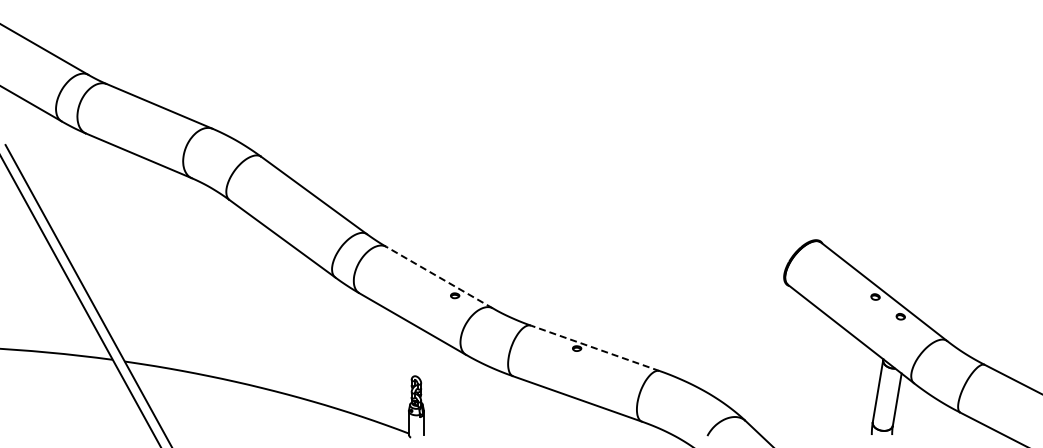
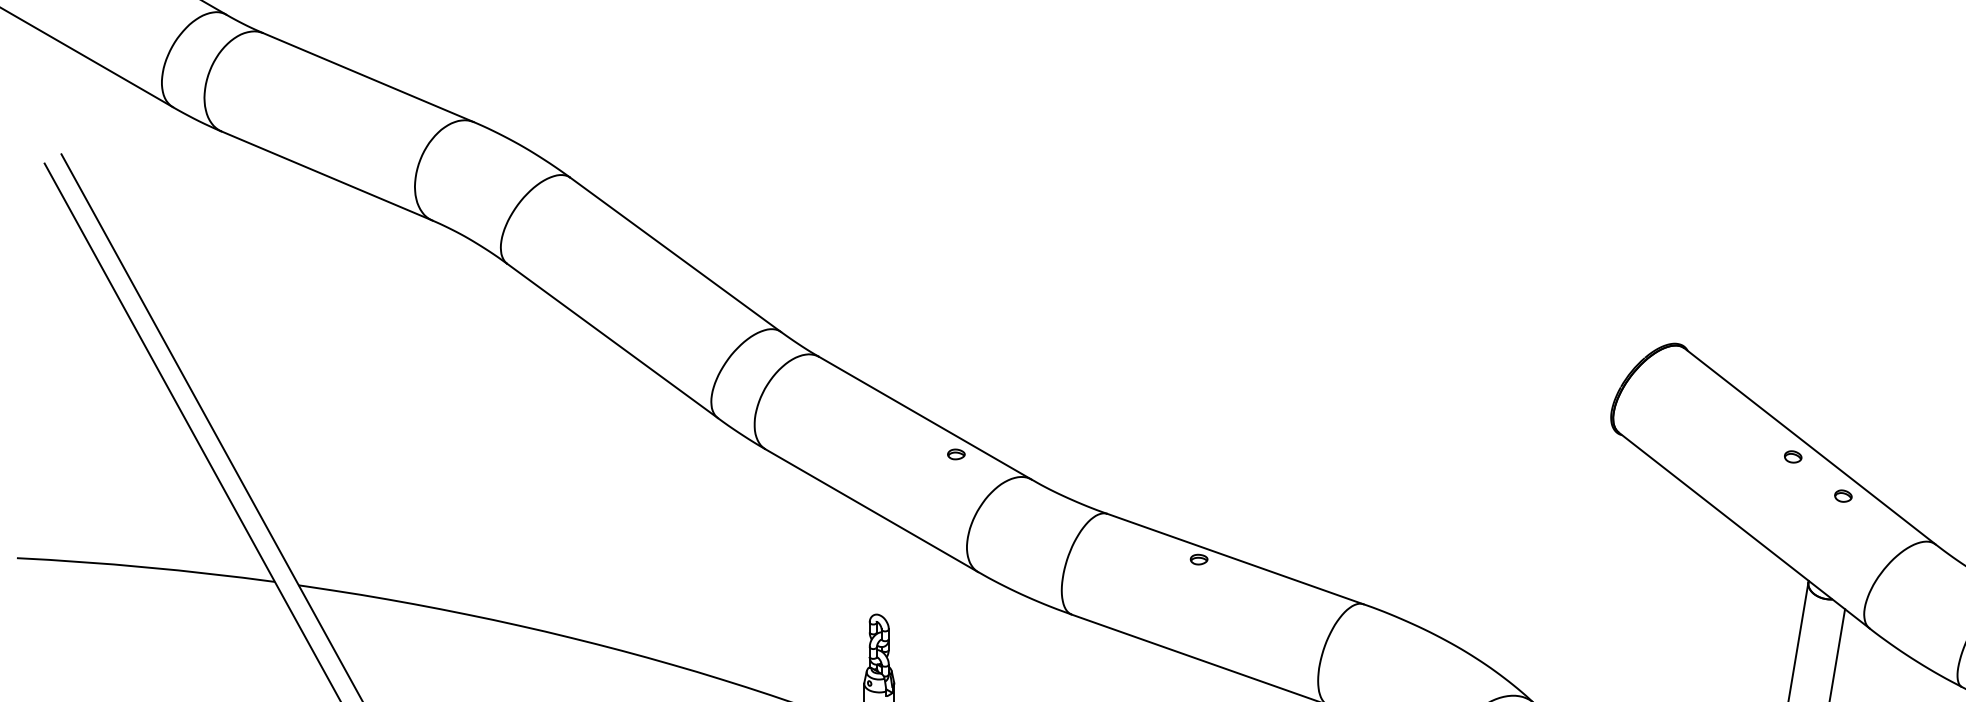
line: (439, 277) -> (925, 418), dashed -> solid
line: (594, 348) -> (1233, 559), dashed -> solid

